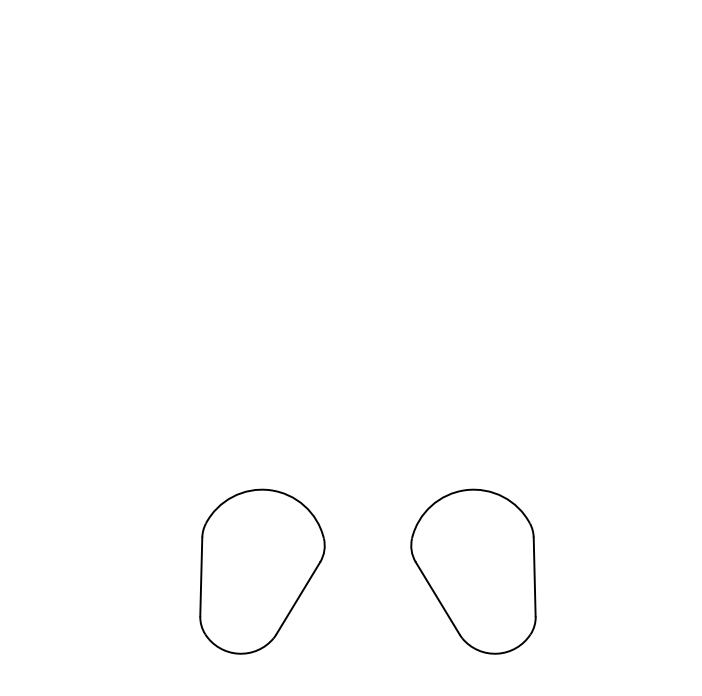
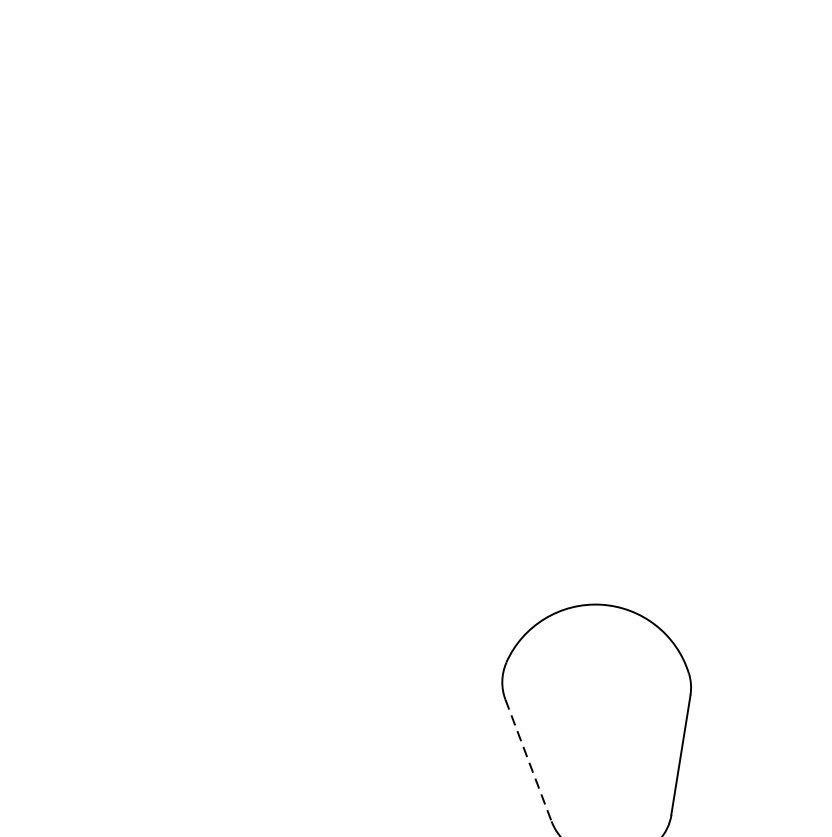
part: (262, 571) -> (271, 670), removed
line: (438, 598) -> (529, 760), solid -> dashed

